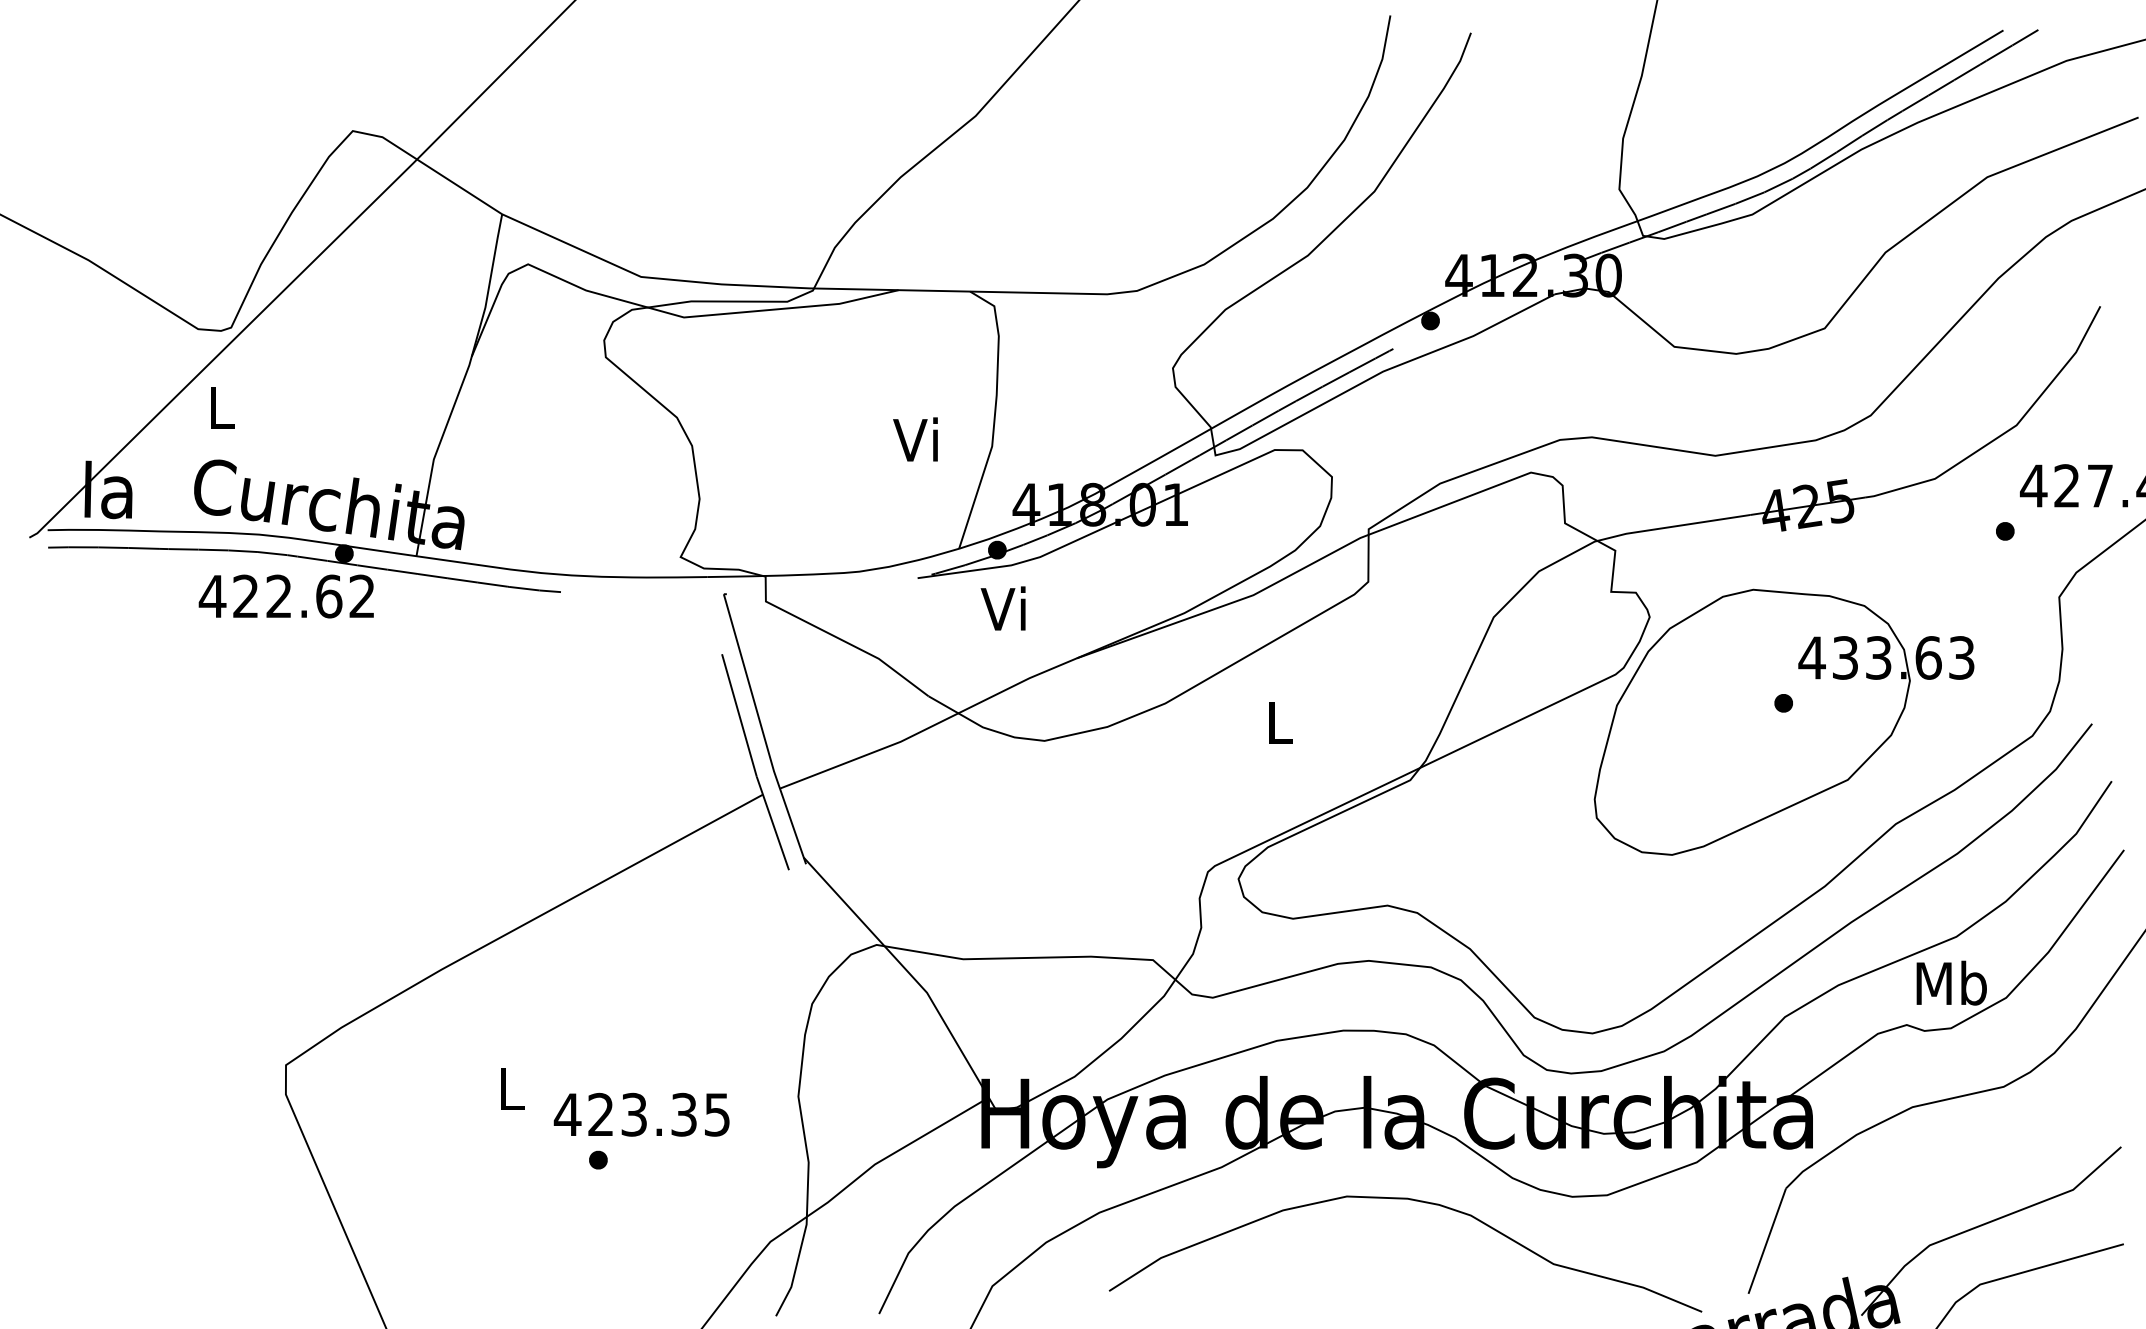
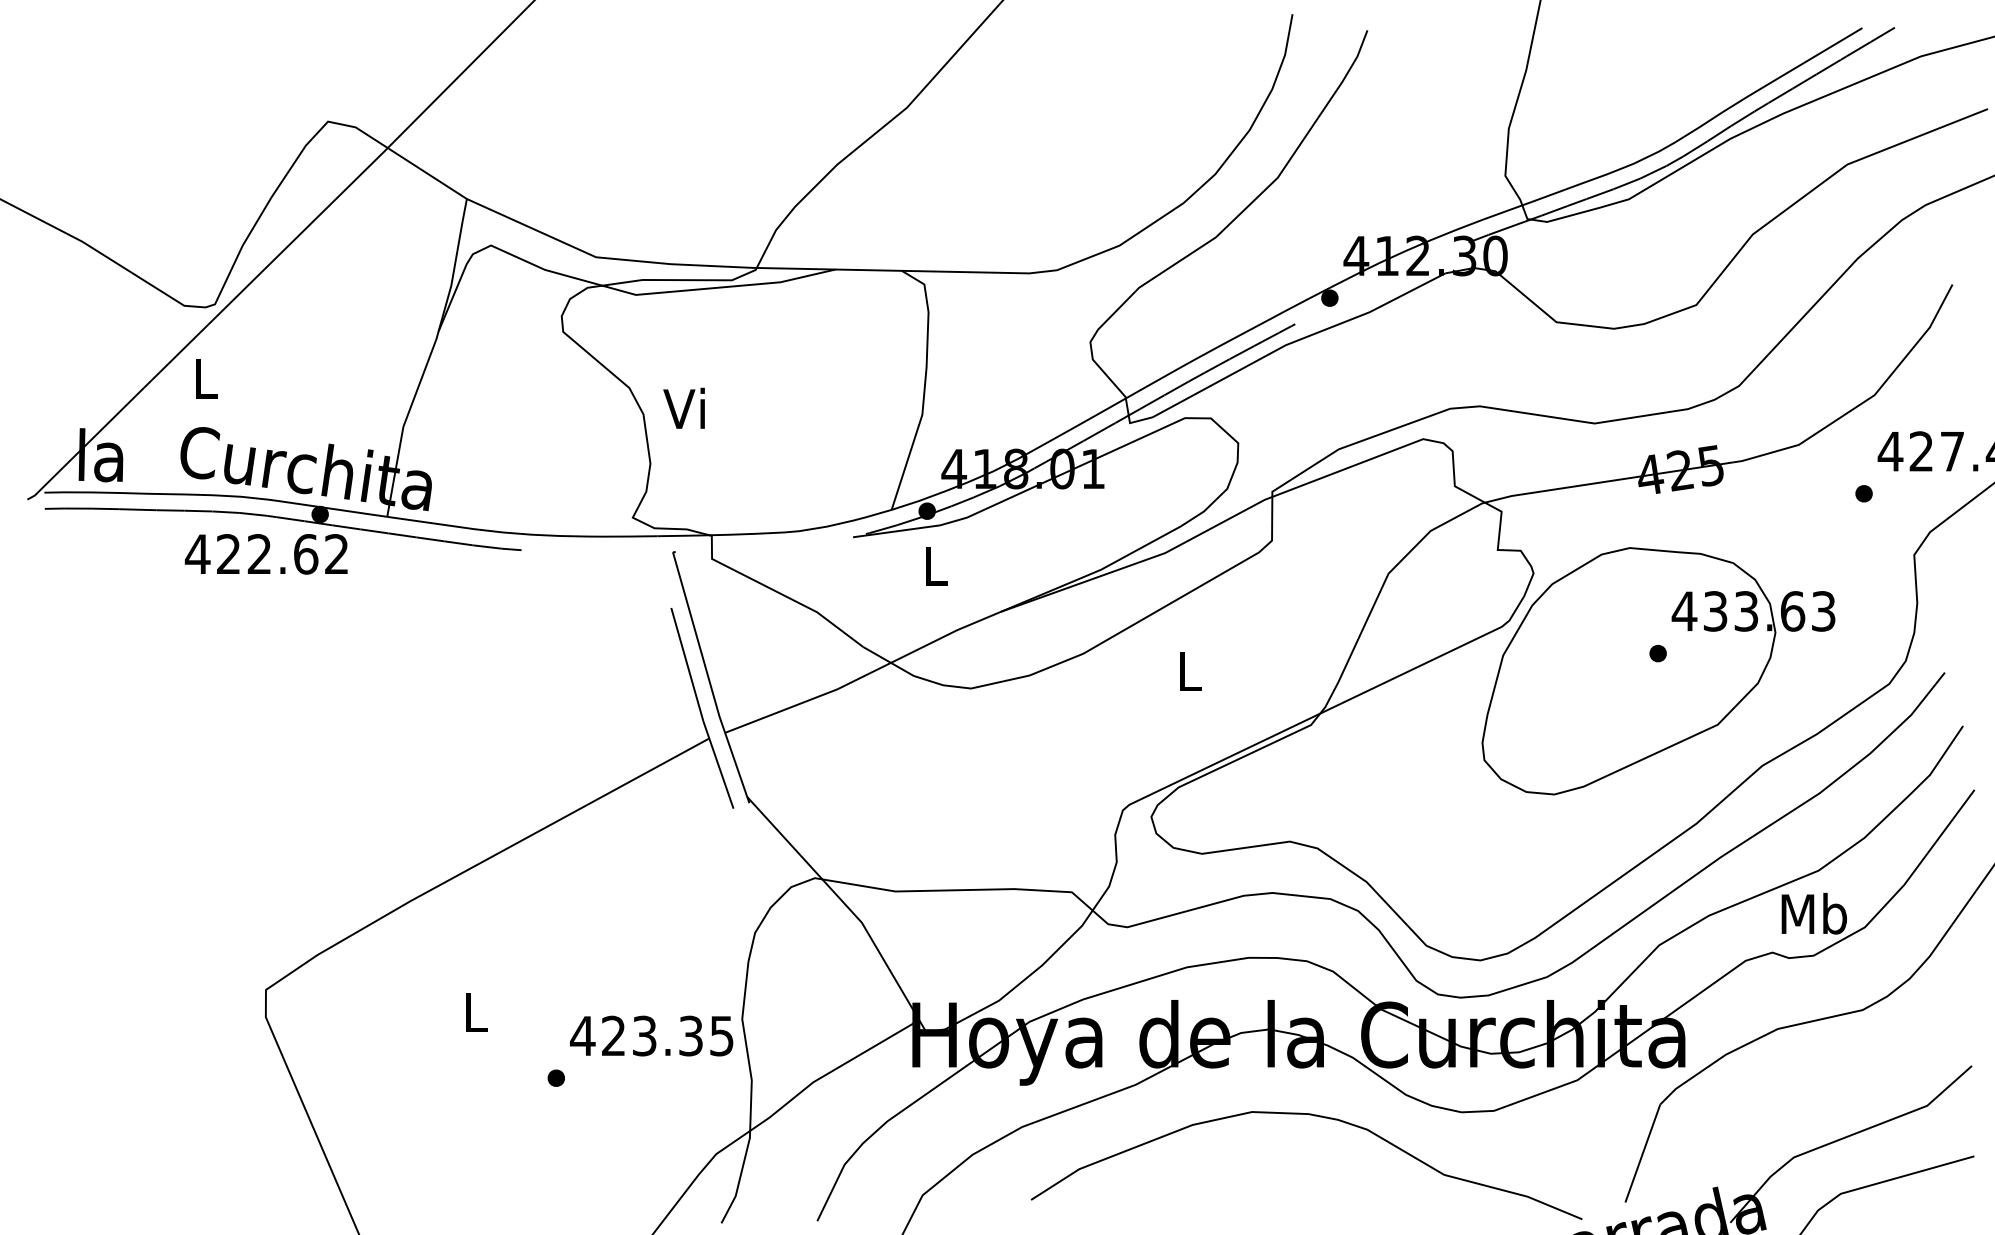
text: (914, 438) -> (683, 407), moved
text: (1003, 607) -> (932, 564), Vi -> L
text: (641, 1114) -> (651, 1035), moved

